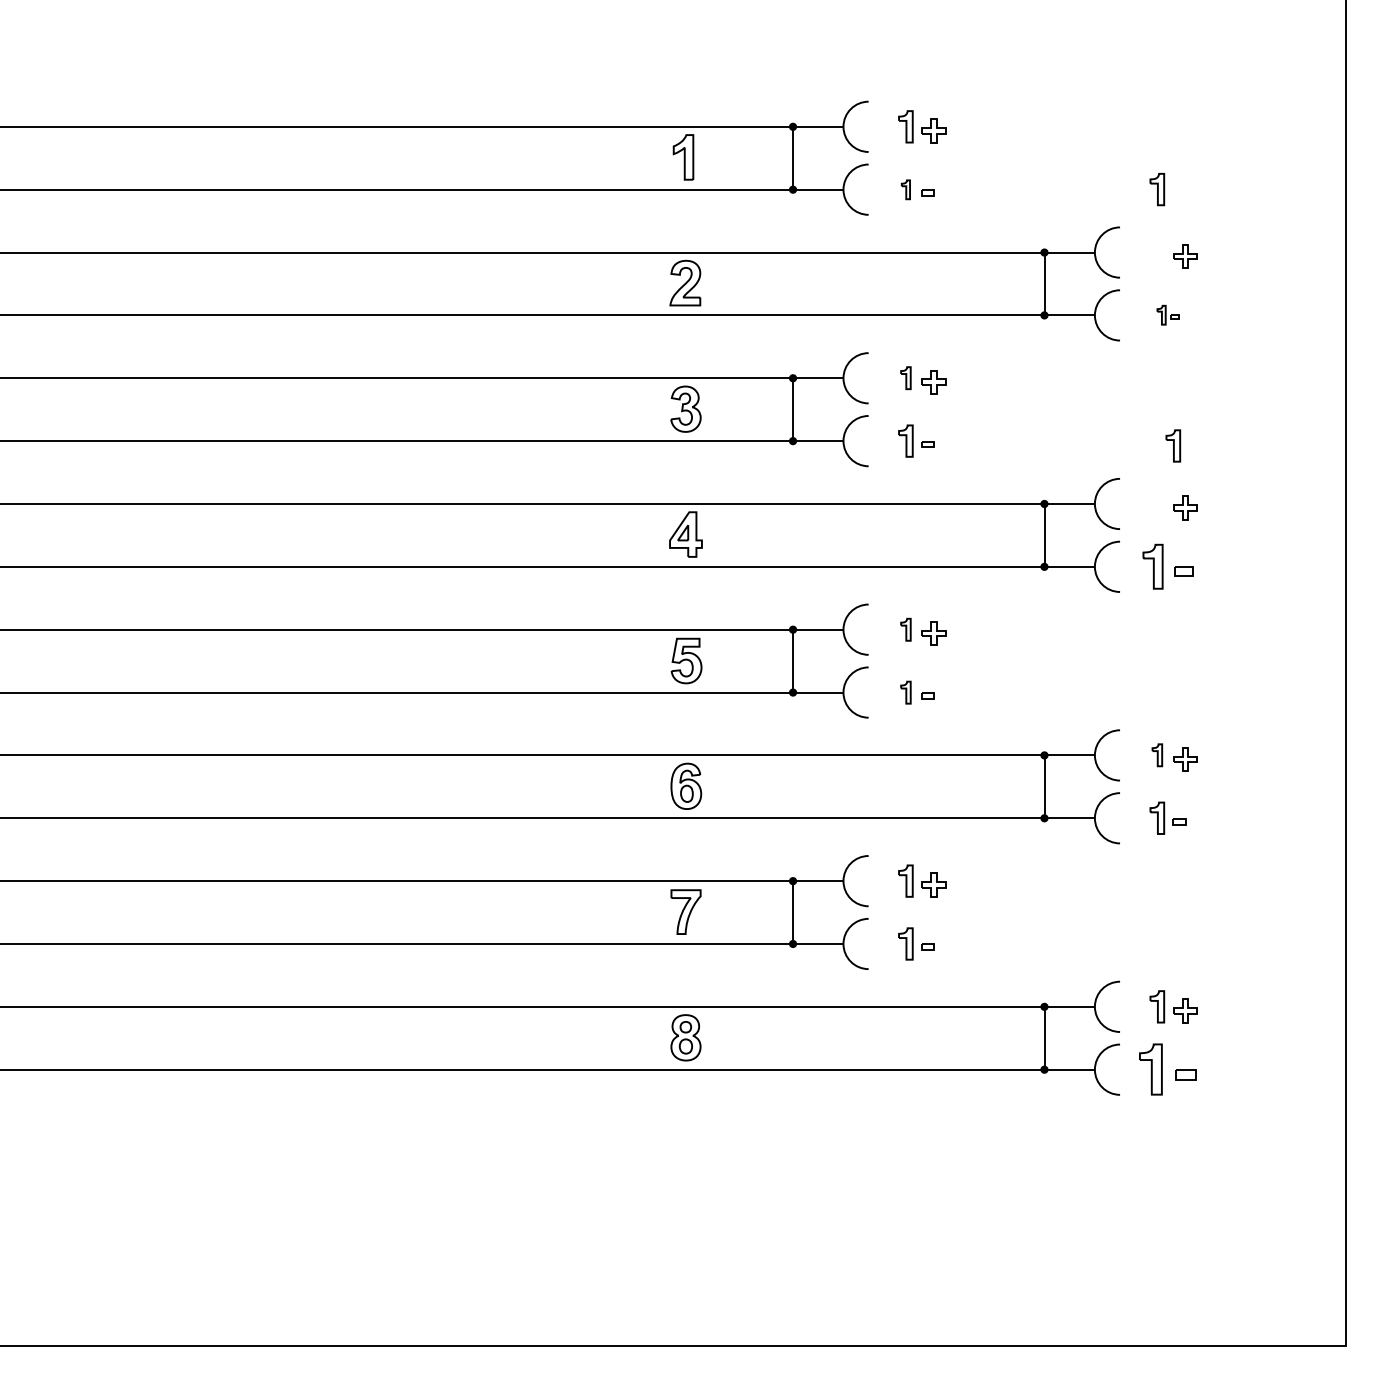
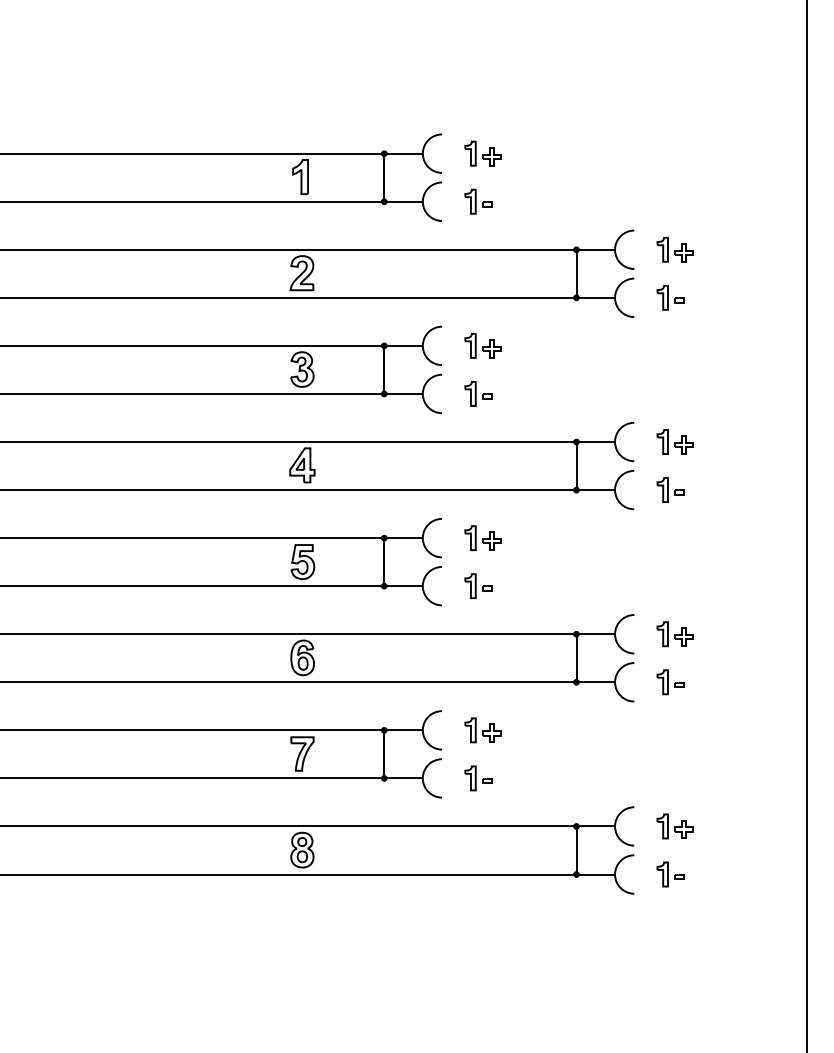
part: (905, 189) -> (470, 201), size x1.67
part: (1157, 189) -> (662, 249), moved
part: (1167, 314) -> (670, 297), size x1.67
part: (905, 377) -> (470, 345), size x1.43
part: (1173, 445) -> (662, 441), moved
part: (1167, 566) -> (670, 489), size x0.71
part: (905, 629) -> (470, 537), size x1.43
part: (905, 692) -> (470, 586), size x1.43
part: (1157, 754) -> (662, 633), size x1.43
part: (1167, 1069) -> (670, 874), size x0.62

